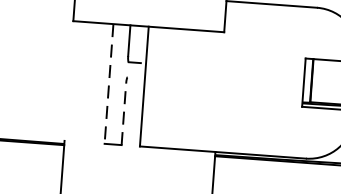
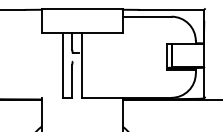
line: (109, 85) -> (63, 66), dashed -> solid
line: (124, 114) -> (72, 81), dashed -> solid

